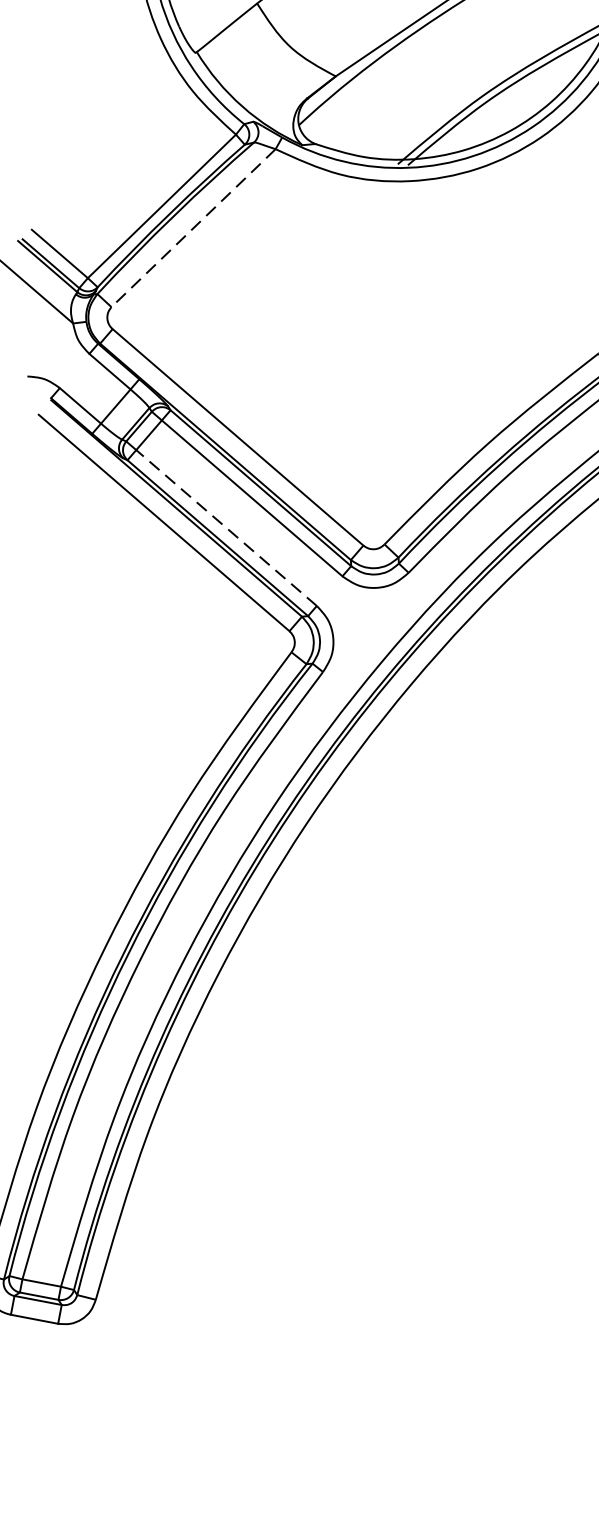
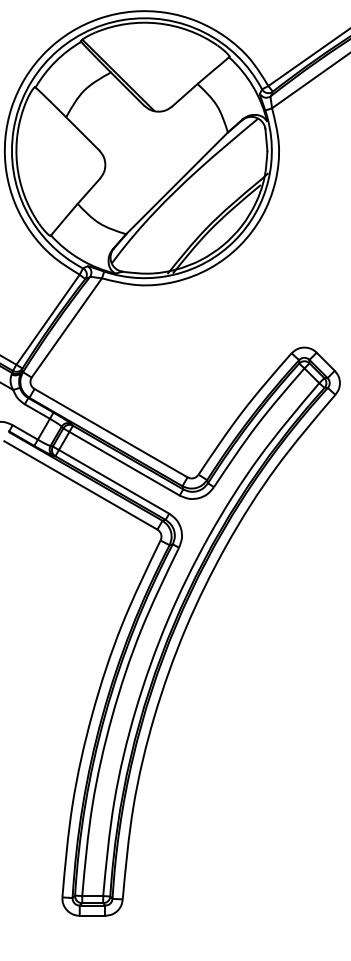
line: (193, 227) -> (66, 327), dashed -> solid
line: (227, 527) -> (114, 481), dashed -> solid

